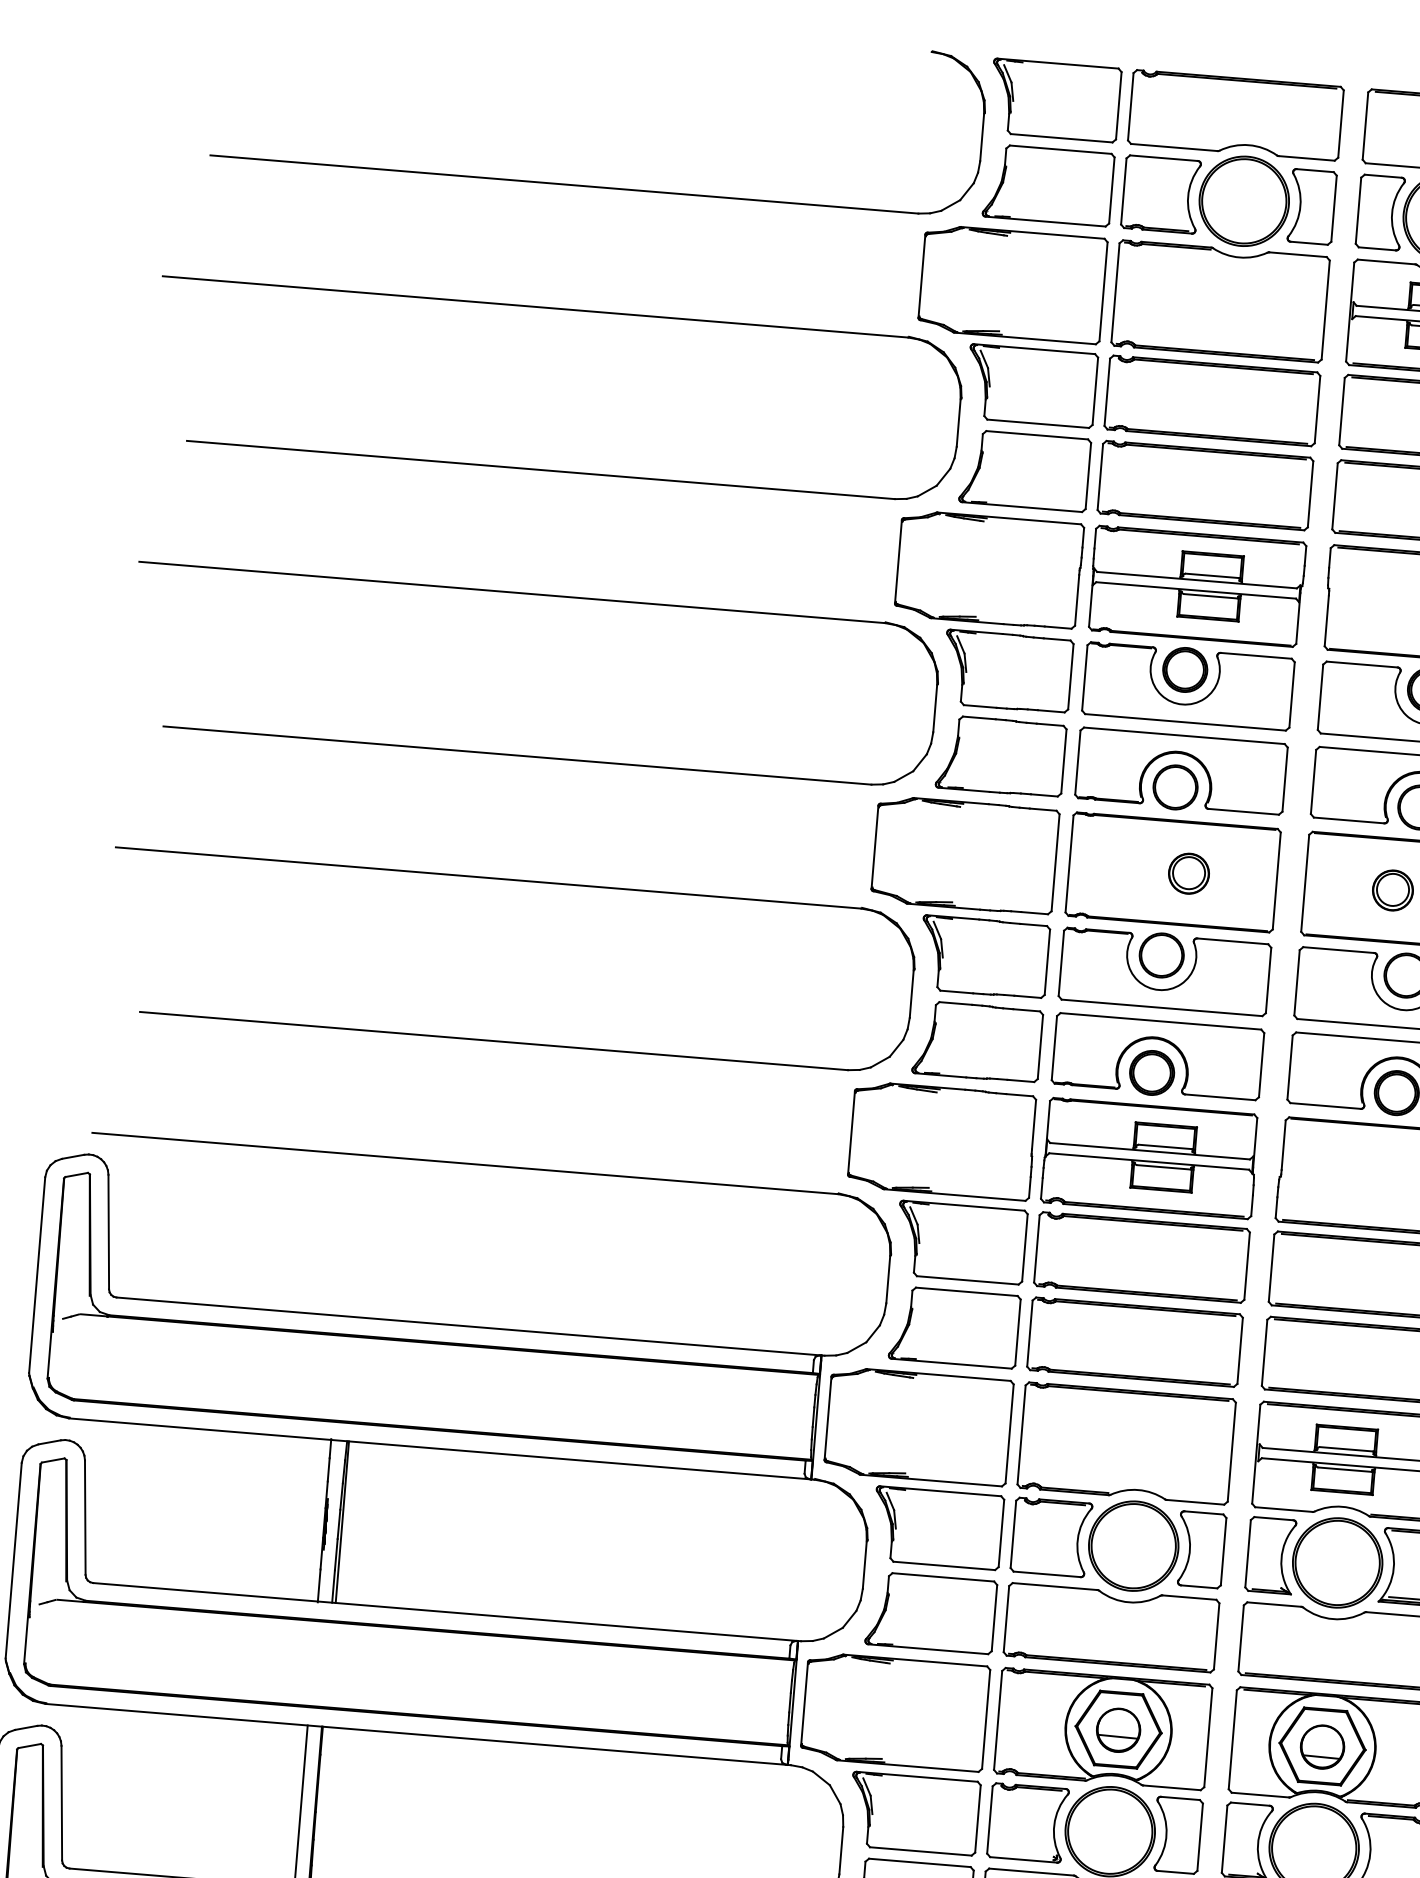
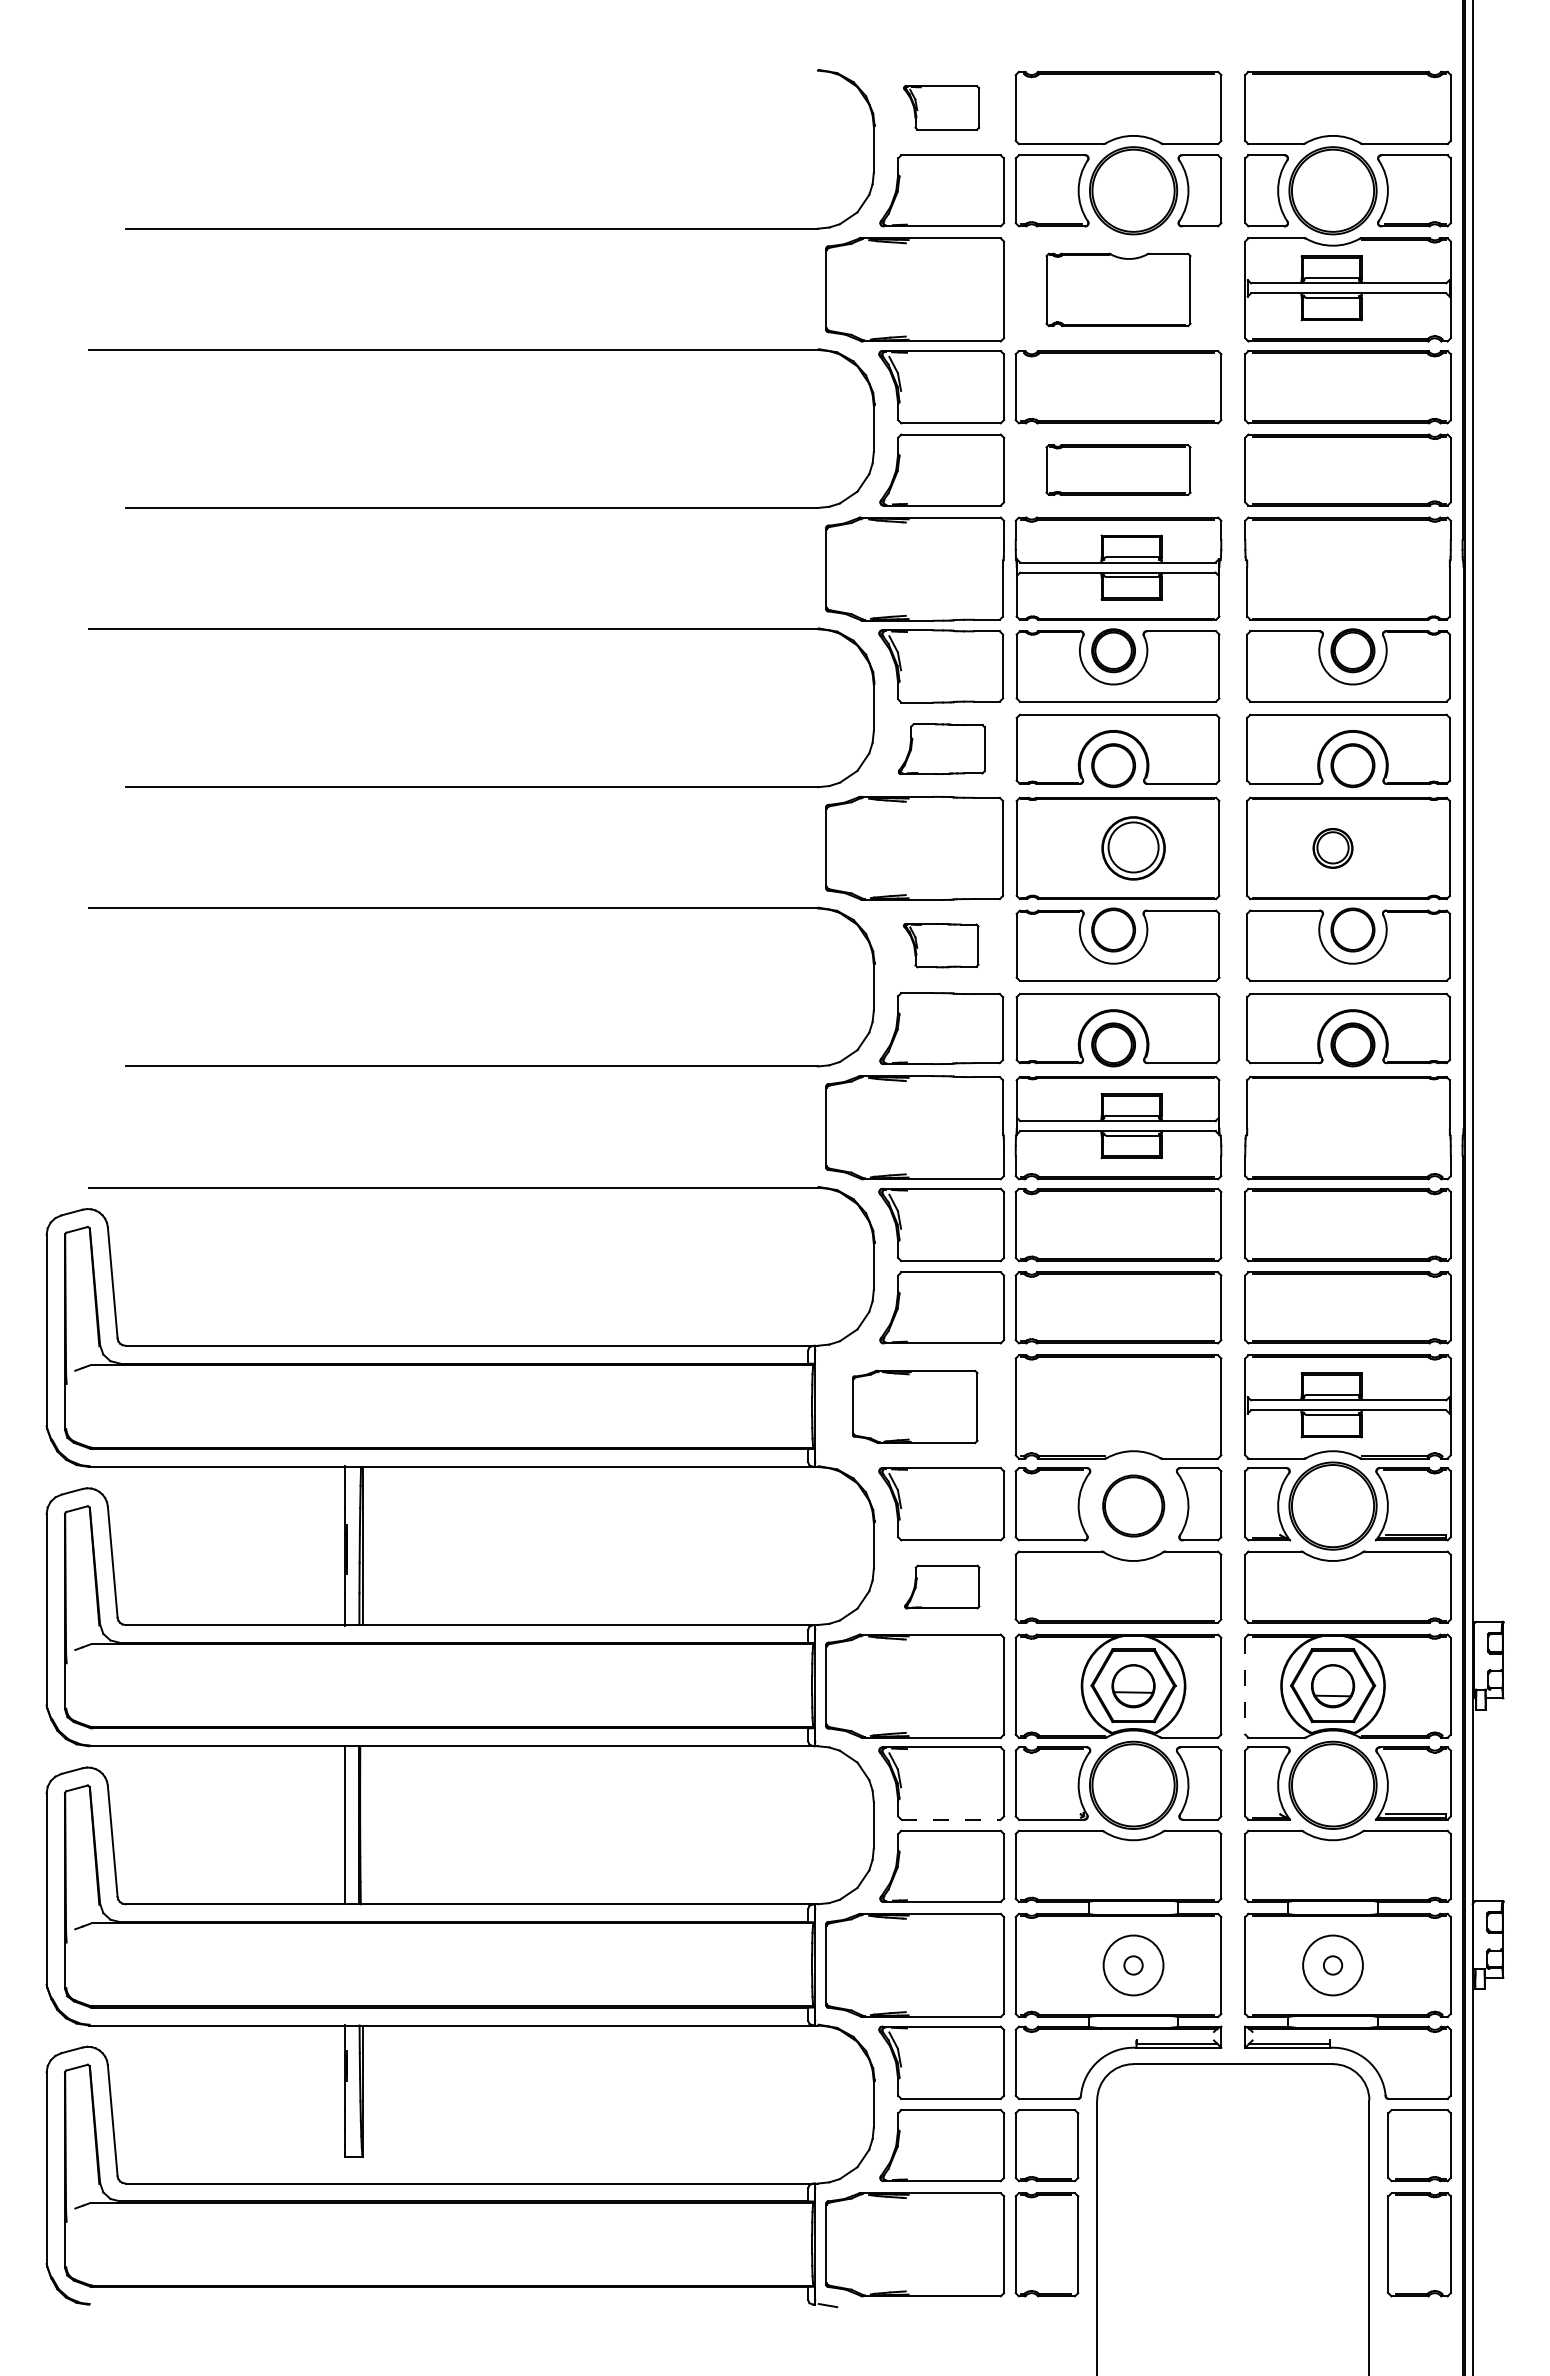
part: (1054, 100) -> (941, 107), size x0.6
part: (1220, 301) -> (1118, 289), size x0.7
part: (1205, 485) -> (1118, 469), size x0.7
part: (1001, 755) -> (941, 748), size x0.7
part: (1188, 873) -> (1133, 848), size x1.6
part: (984, 956) -> (941, 945), size x0.6
part: (919, 1426) -> (915, 1406), size x0.7
part: (1133, 1545) -> (1133, 1505), size x0.7
part: (931, 1612) -> (942, 1586), size x0.6
line: (1233, 1740) -> (1245, 1686), solid -> dashed
line: (921, 1851) -> (951, 1819), solid -> dashed

